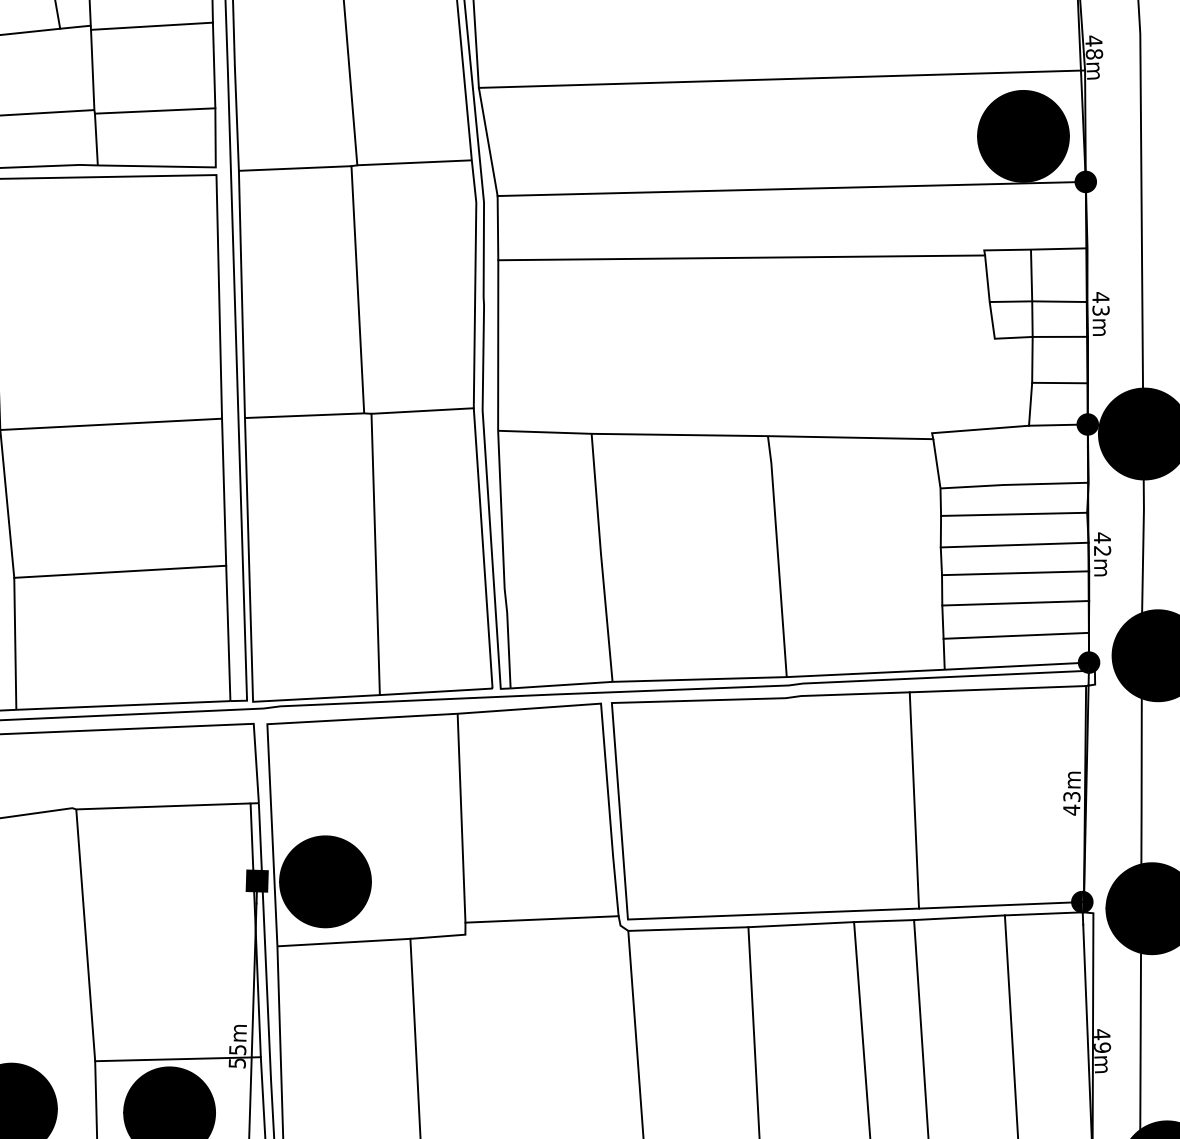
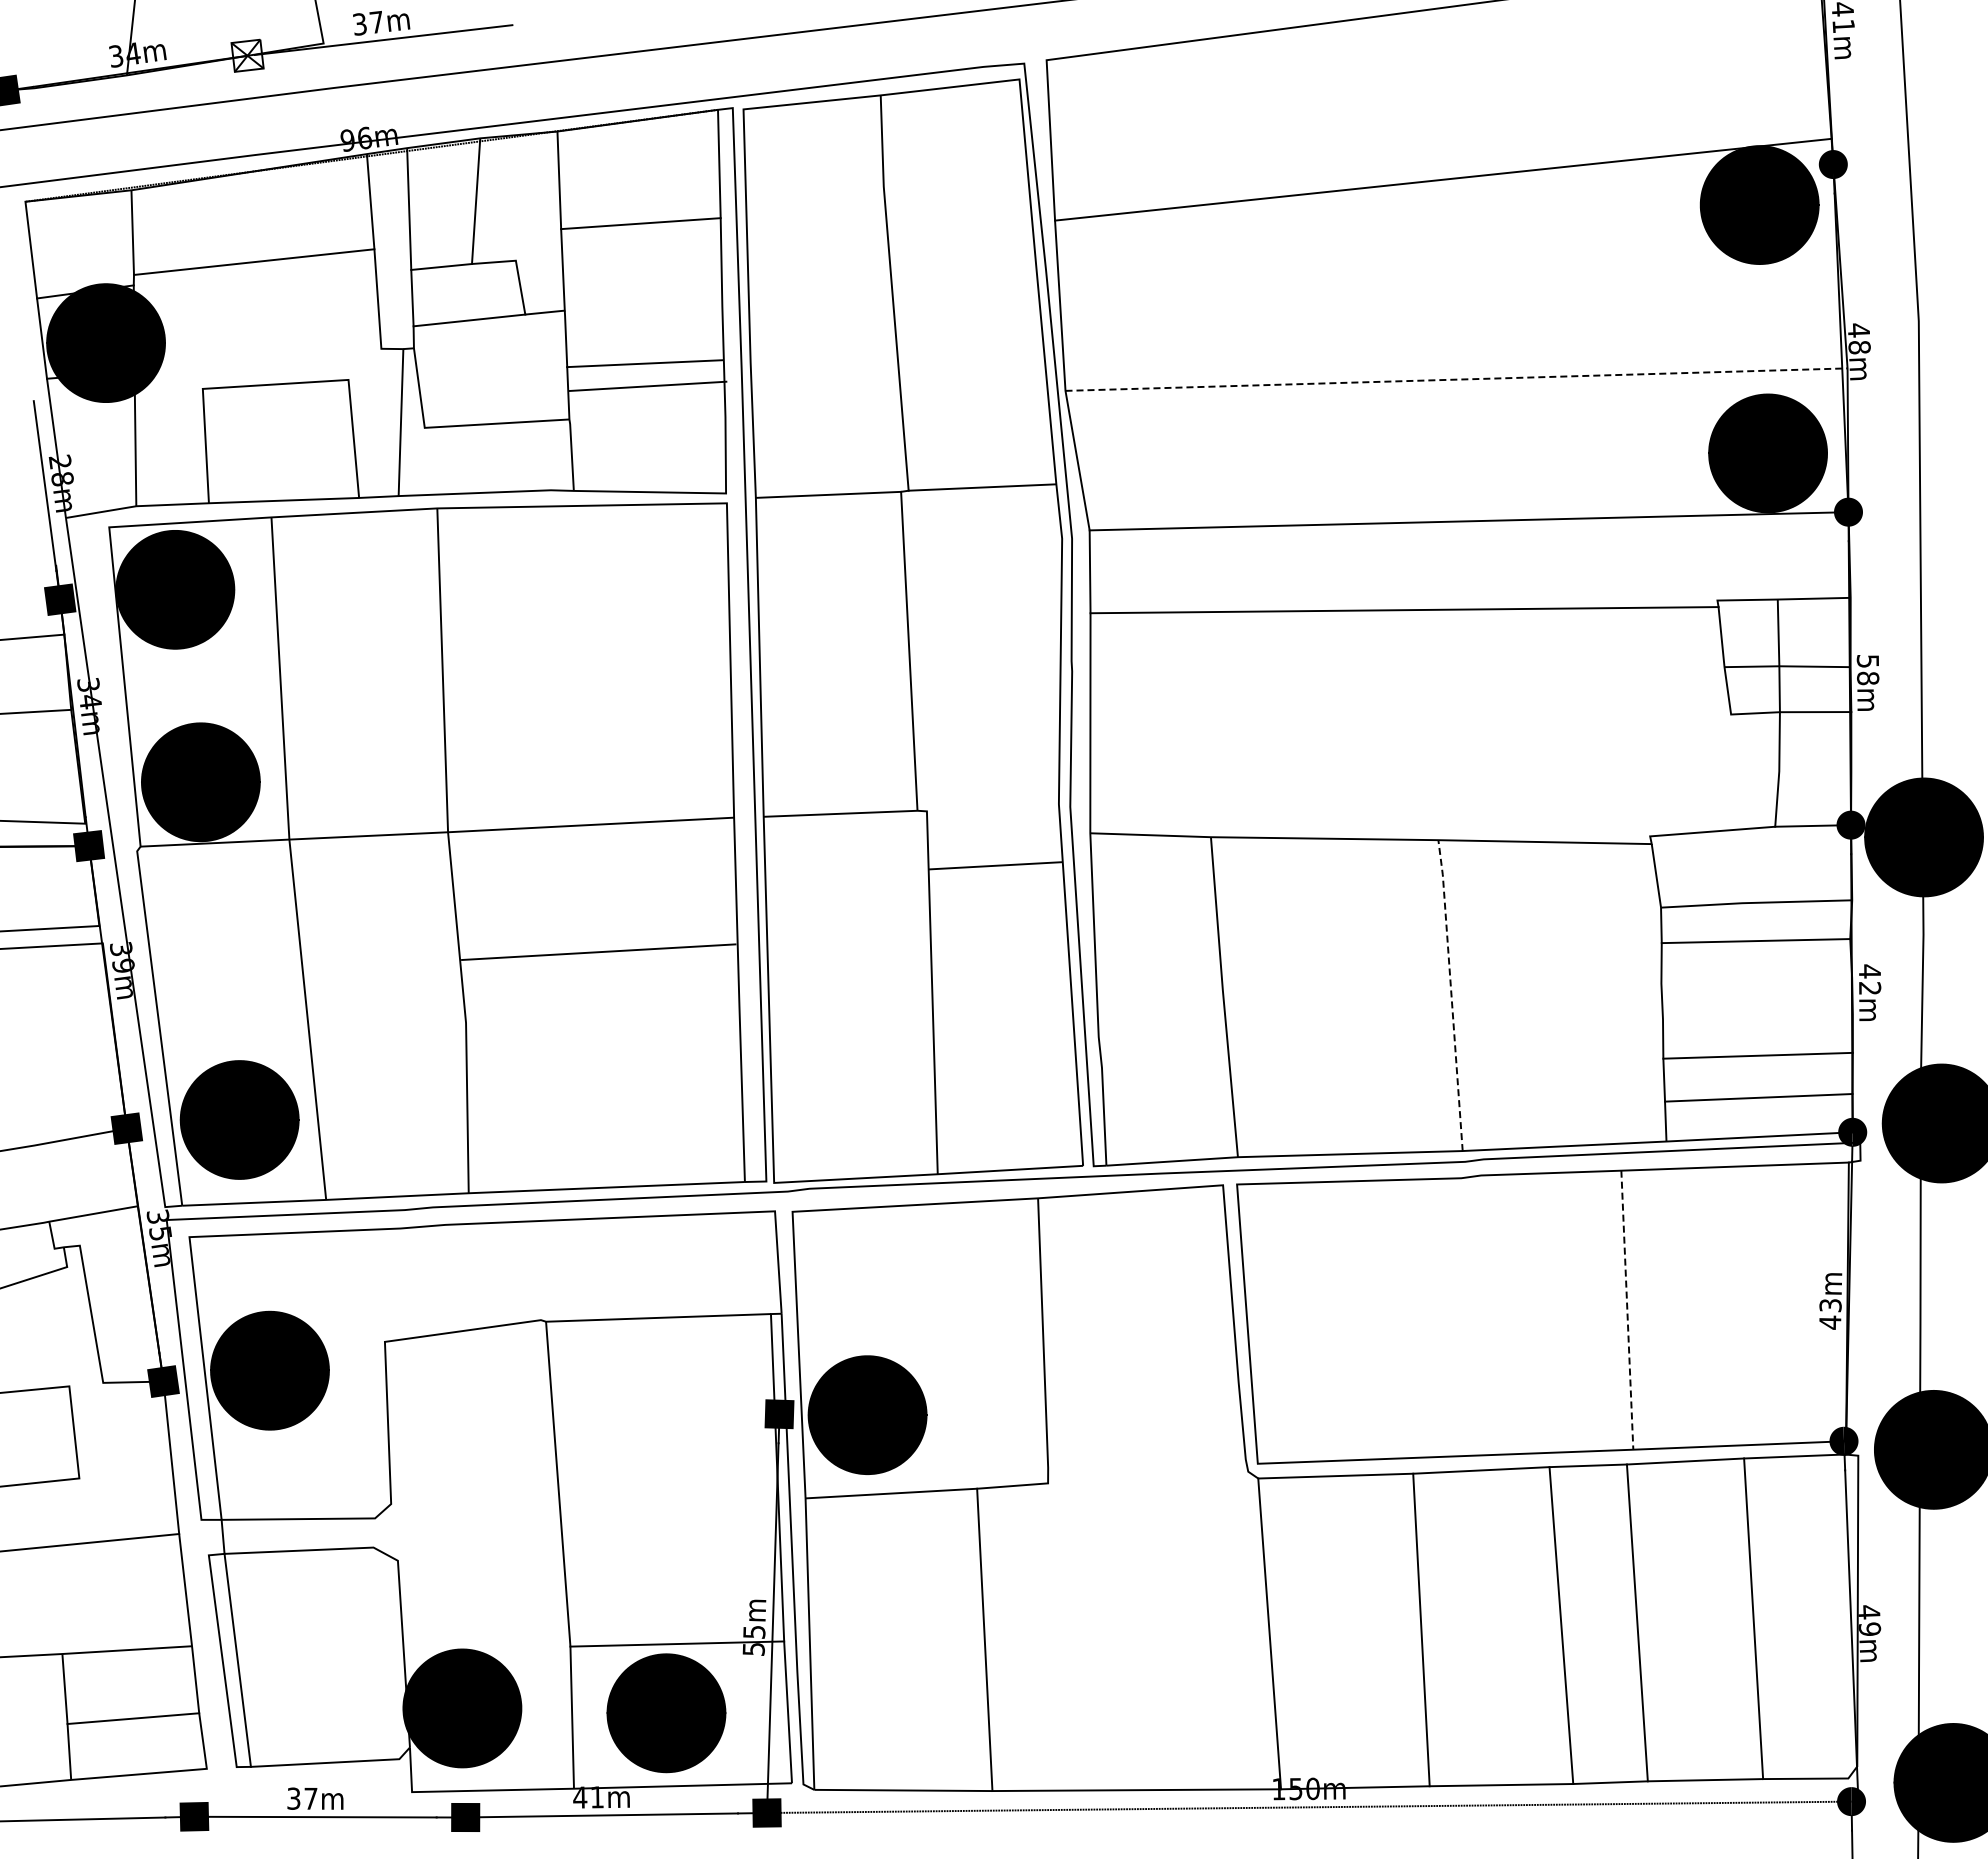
line: (151, 26) -> (647, 386), moved
line: (782, 79) -> (1457, 379), solid -> dashed
line: (154, 110) -> (644, 363), moved
text: (1100, 303) -> (1867, 669), 43m -> 58m
line: (1060, 382) -> (1815, 771), removed
line: (422, 410) -> (995, 865), moved
line: (1014, 544) -> (1756, 980), removed
line: (778, 555) -> (1451, 994), solid -> dashed
line: (120, 571) -> (598, 951), moved
line: (1015, 572) -> (1757, 1016), removed
line: (914, 800) -> (1627, 1310), solid -> dashed
line: (541, 919) -> (1146, 1463), removed

